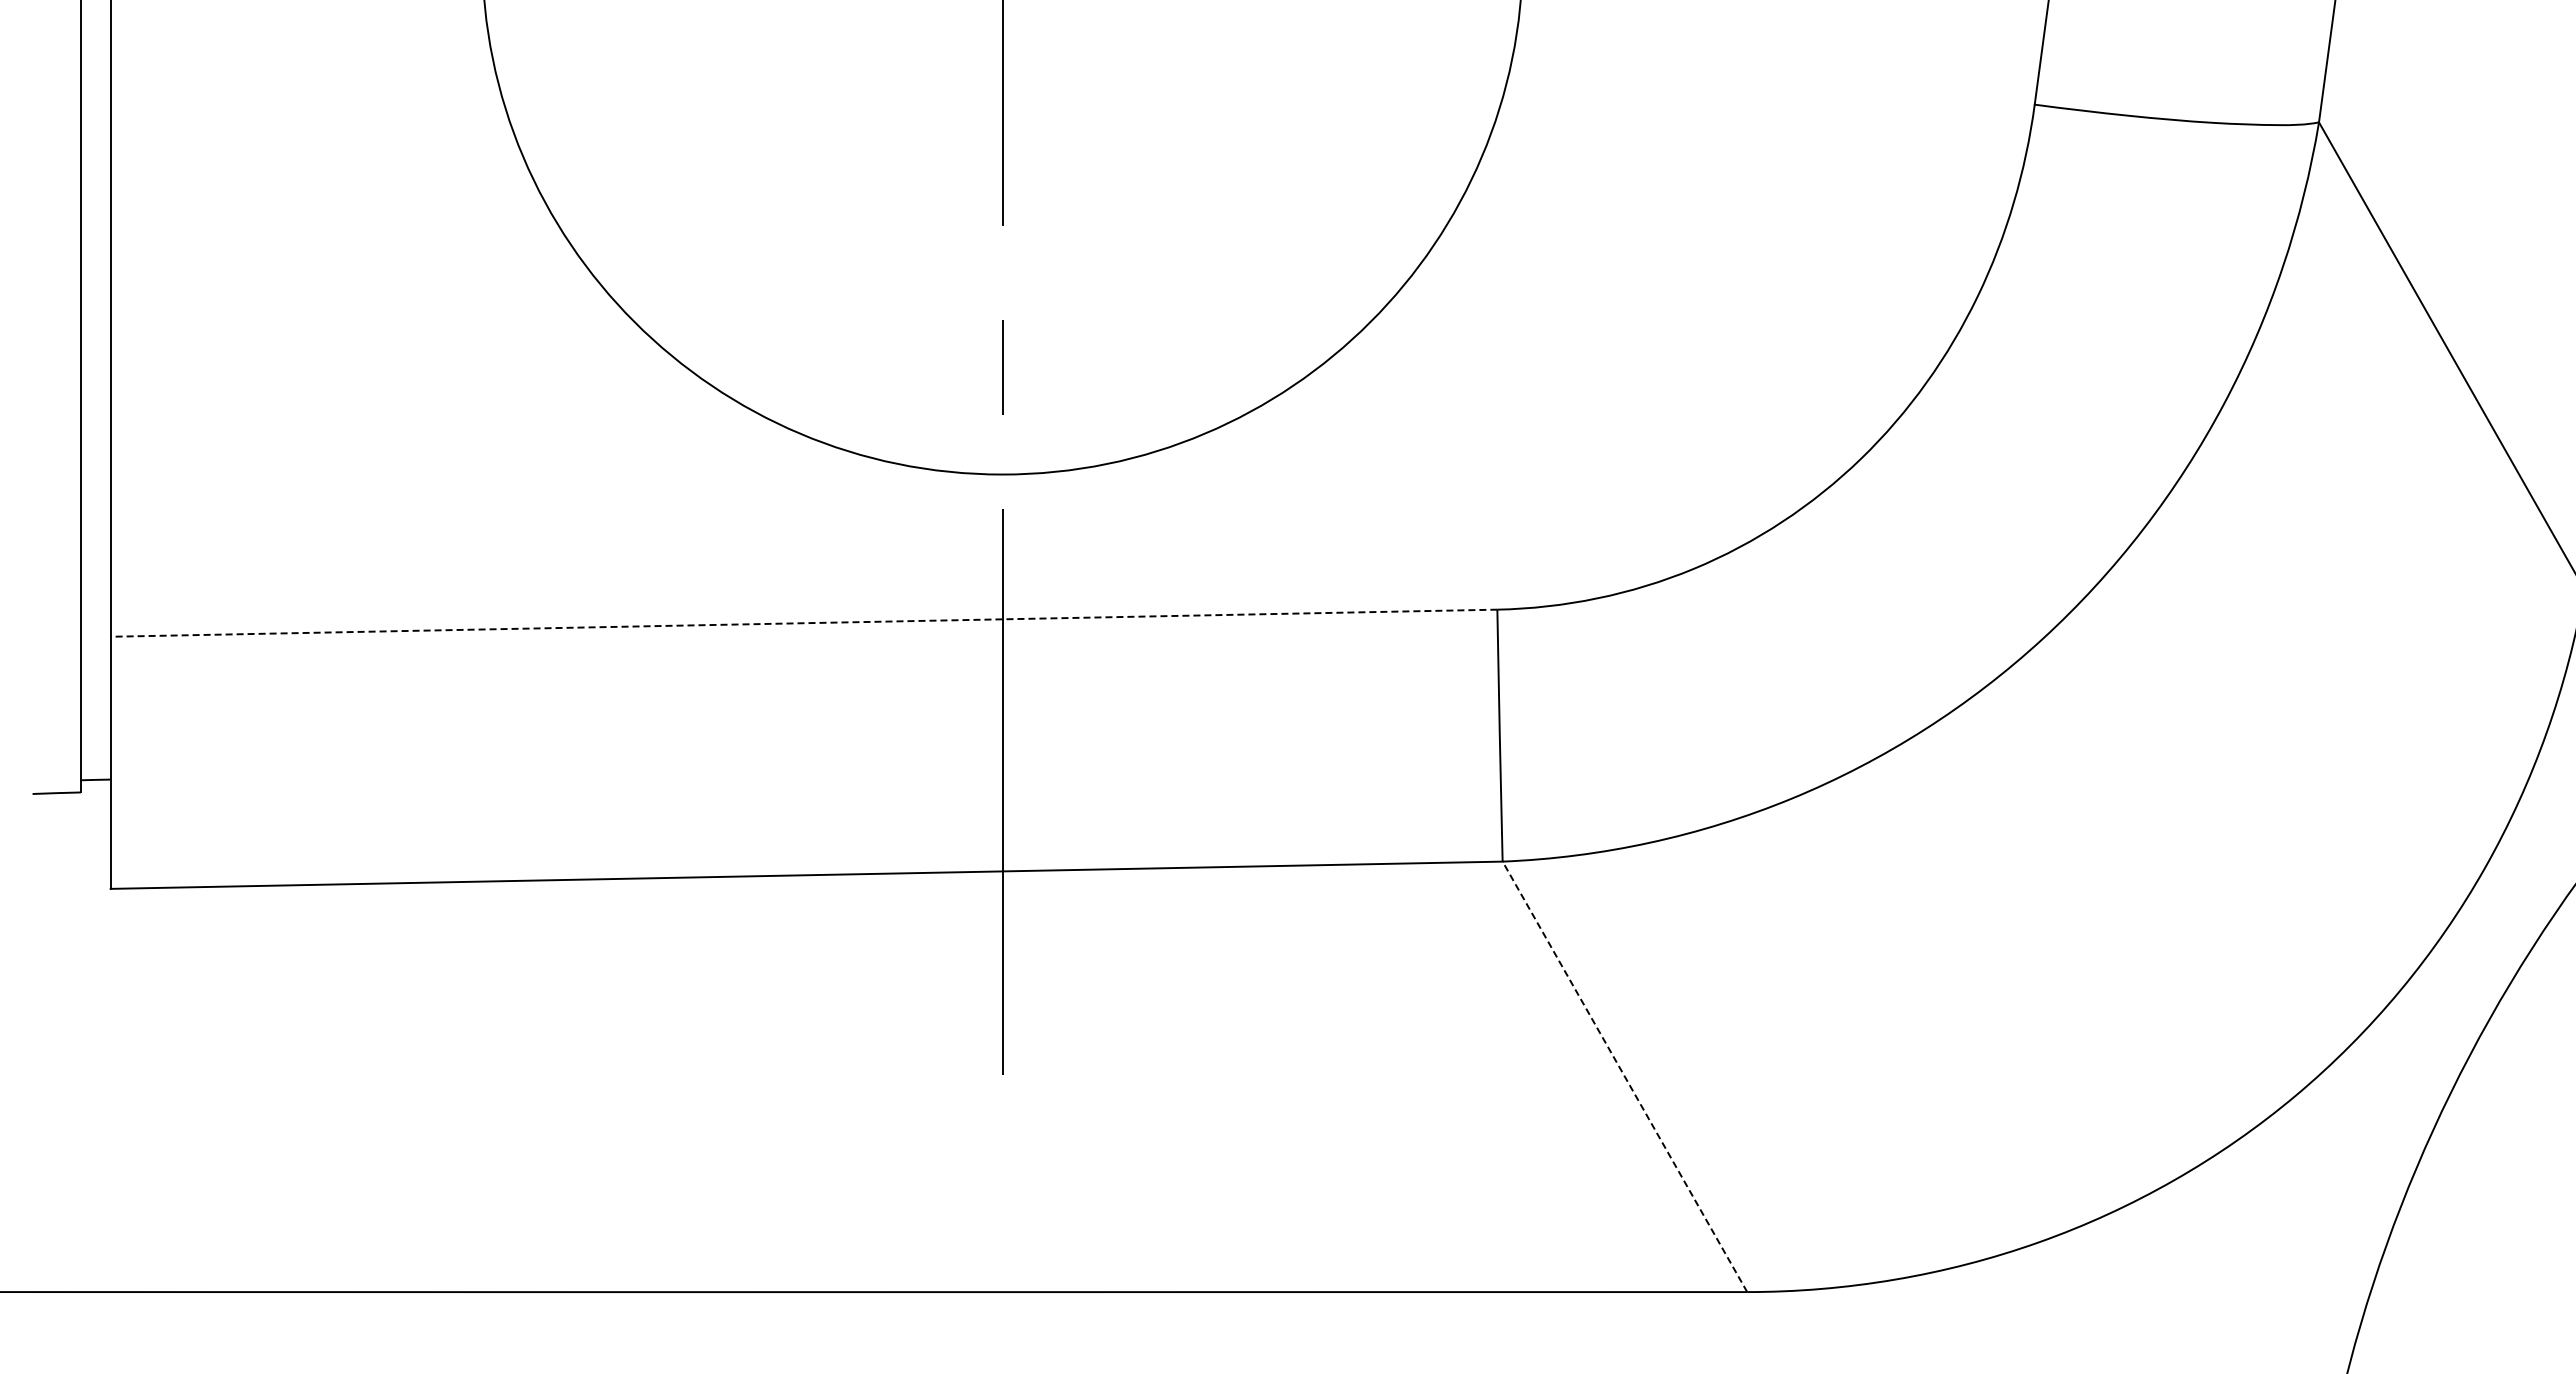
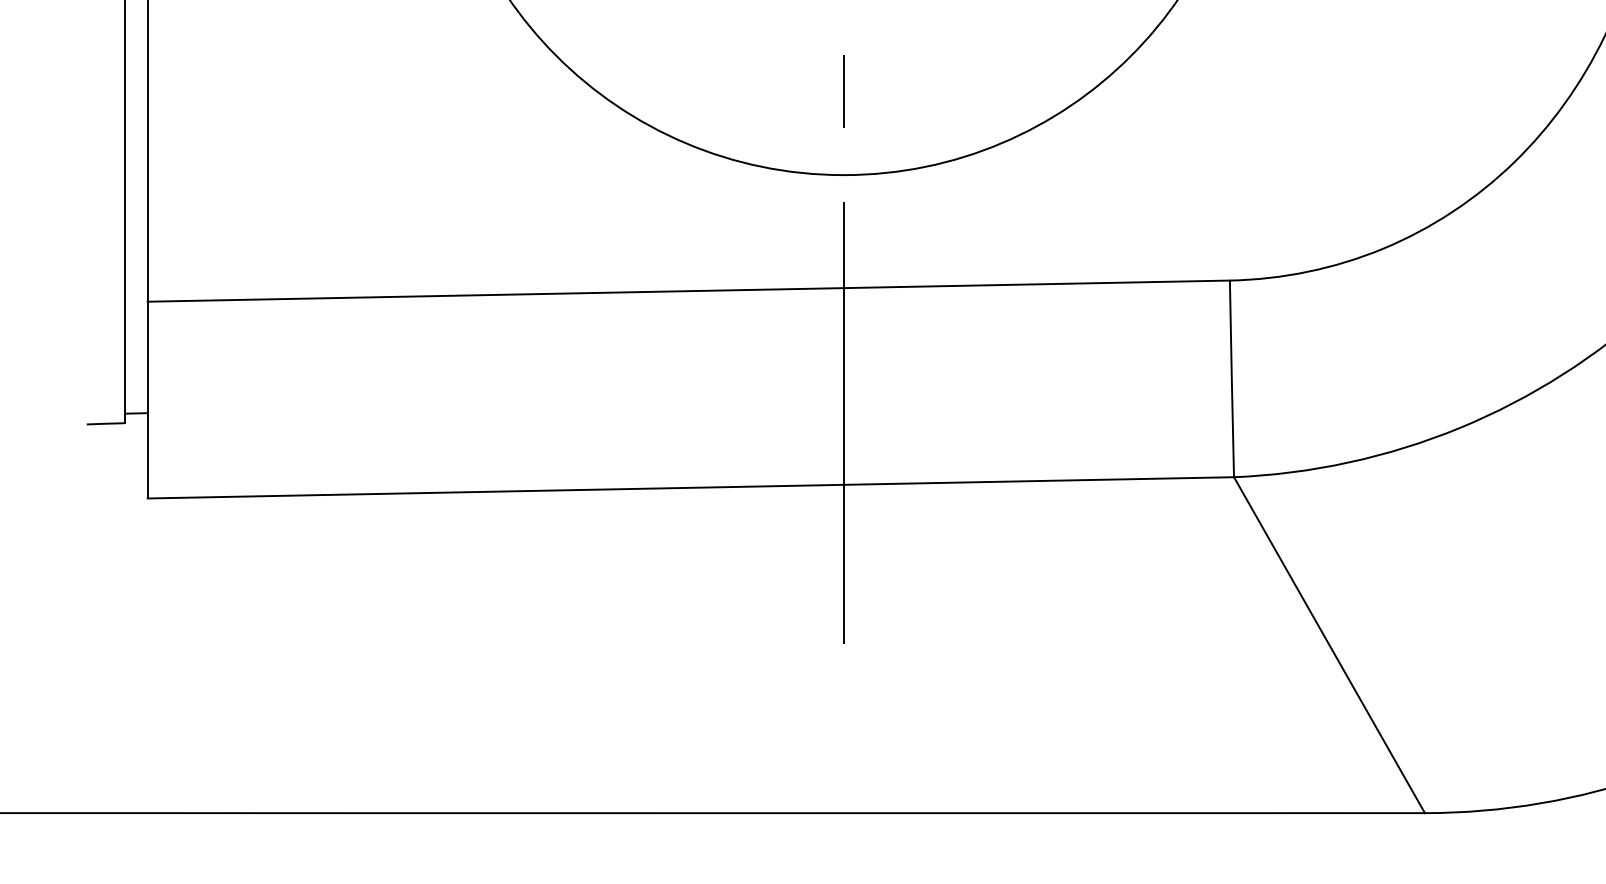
line: (803, 623) -> (688, 291), dashed -> solid
line: (1624, 1076) -> (1329, 644), dashed -> solid

